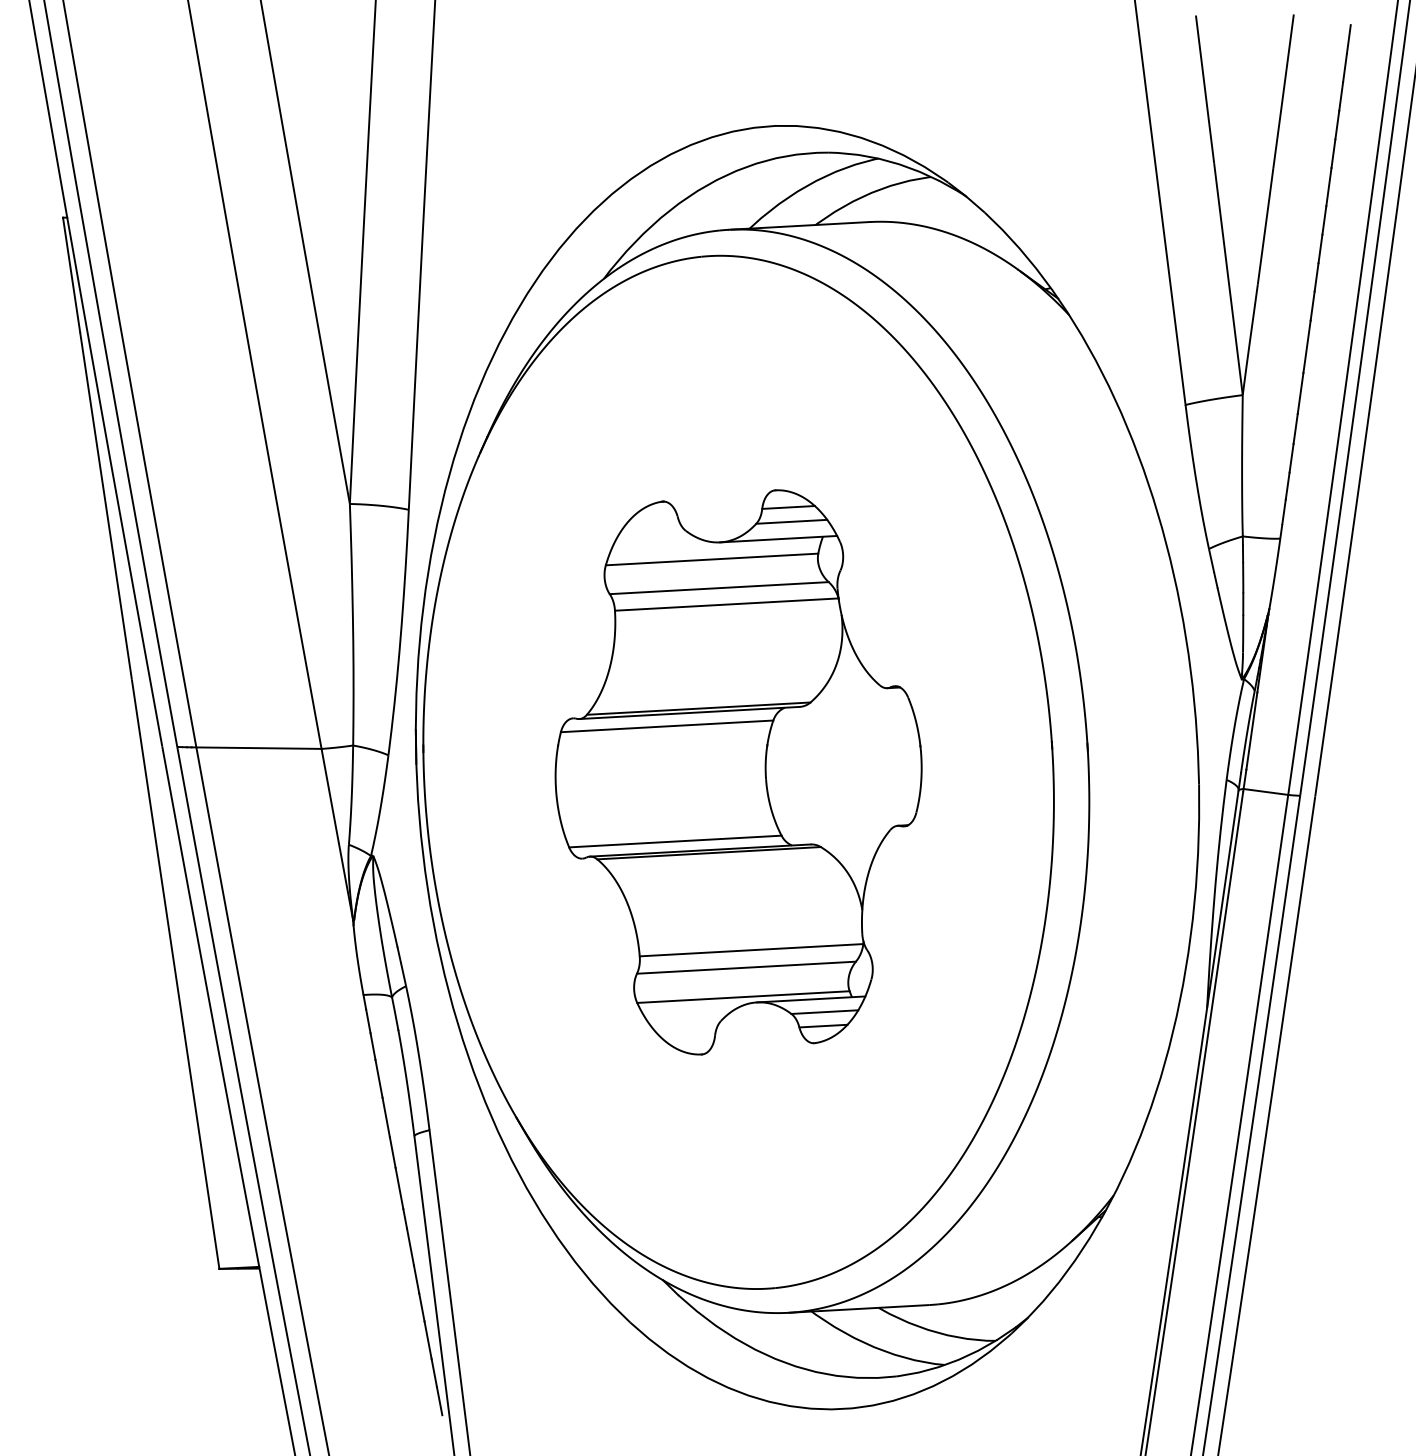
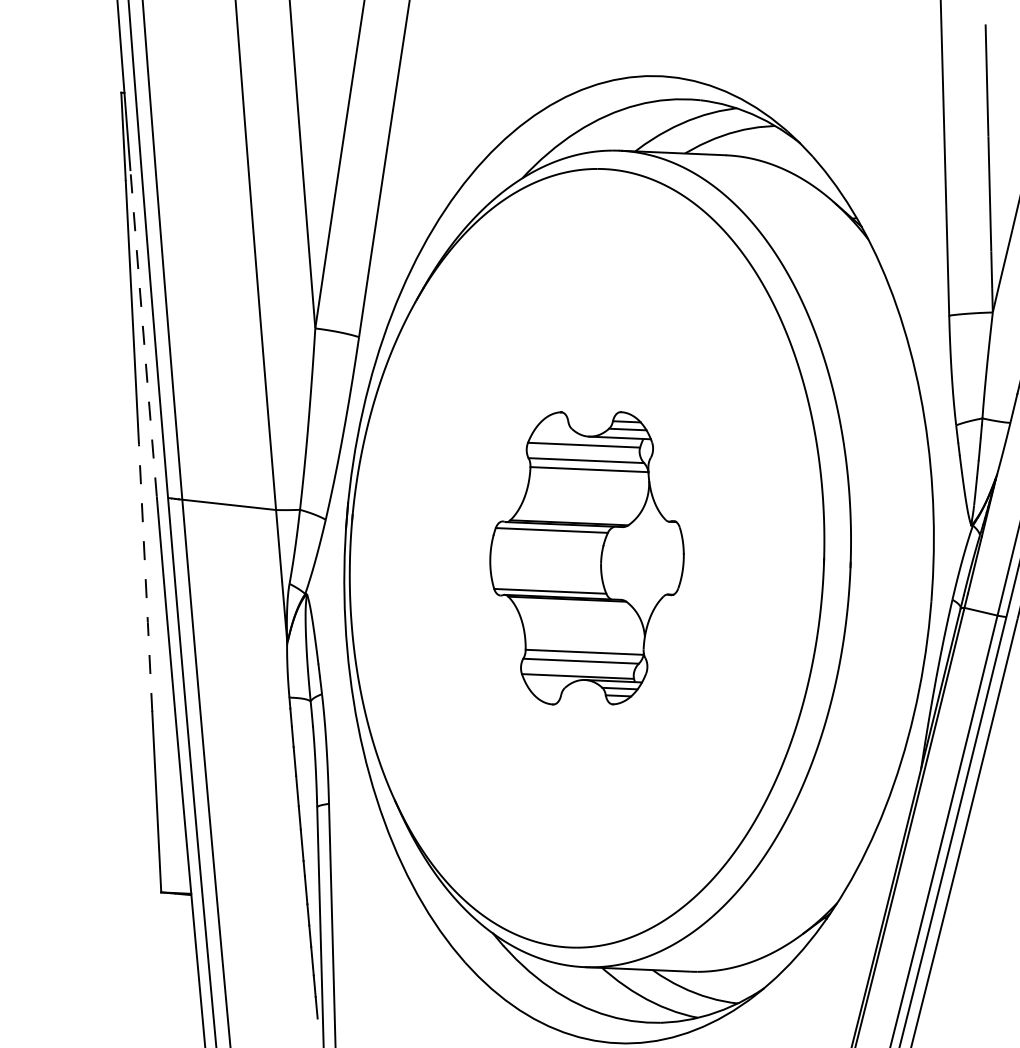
line: (123, 532) -> (143, 333), solid -> dashed
part: (738, 772) -> (586, 558), size x0.7
line: (158, 856) -> (145, 578), solid -> dashed

